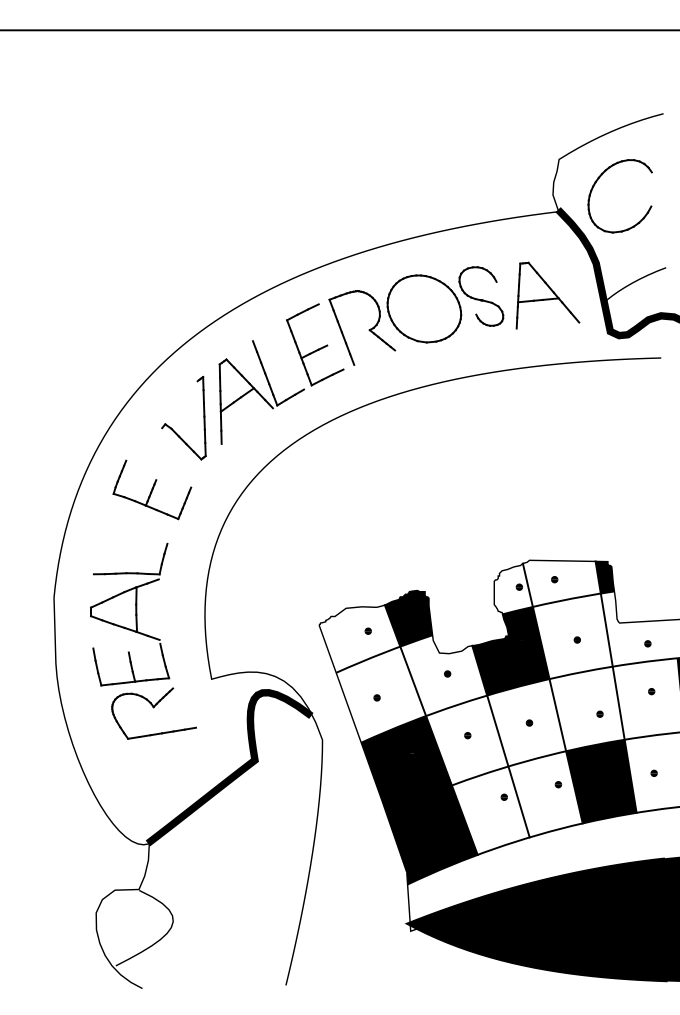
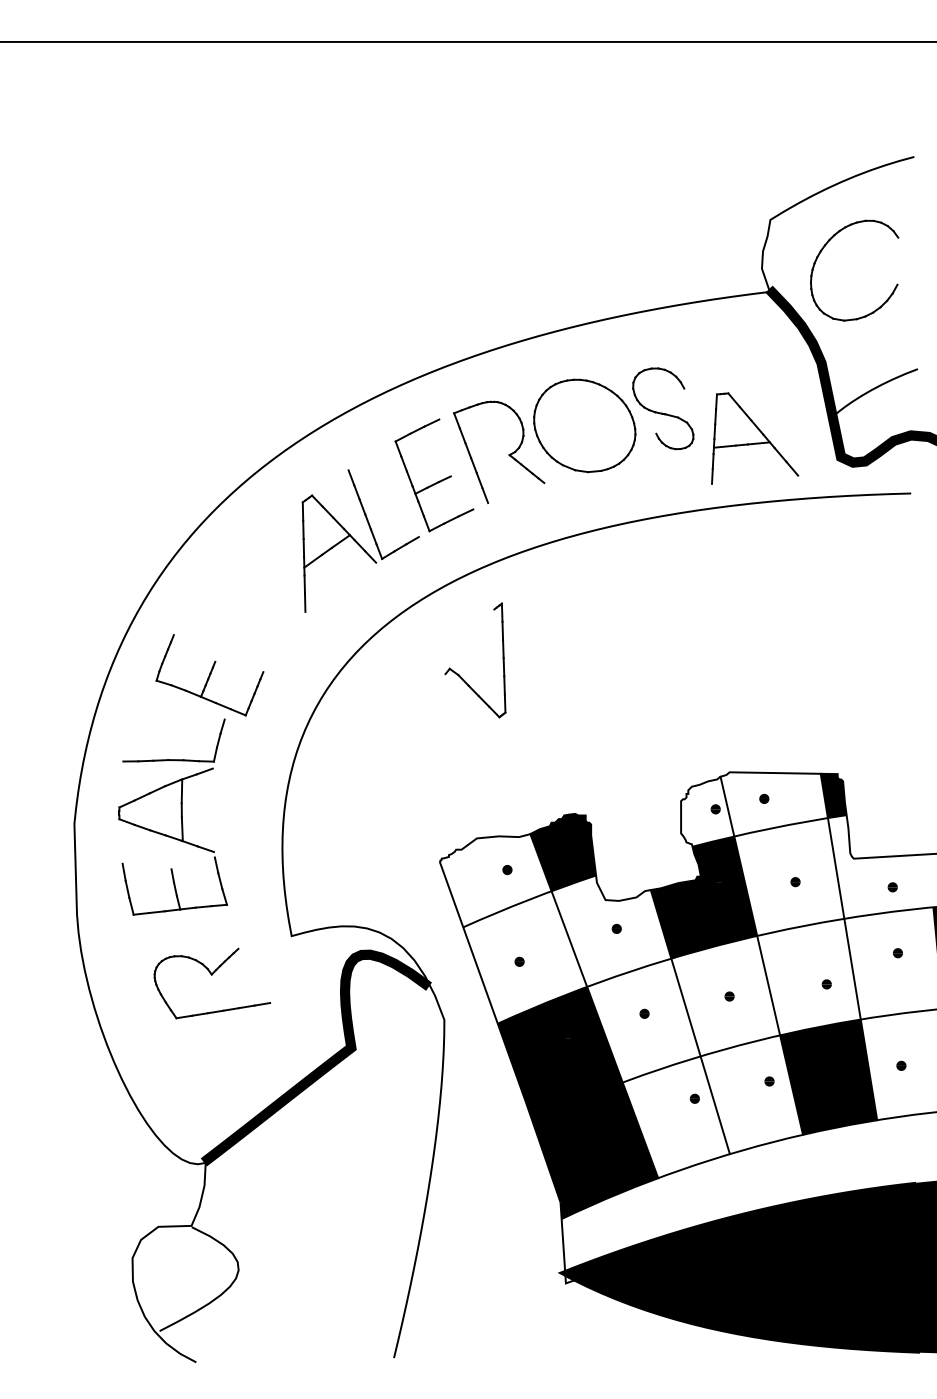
part: (548, 295) -> (755, 438), moved
part: (173, 429) -> (460, 675), moved
part: (129, 614) -> (172, 816), moved

